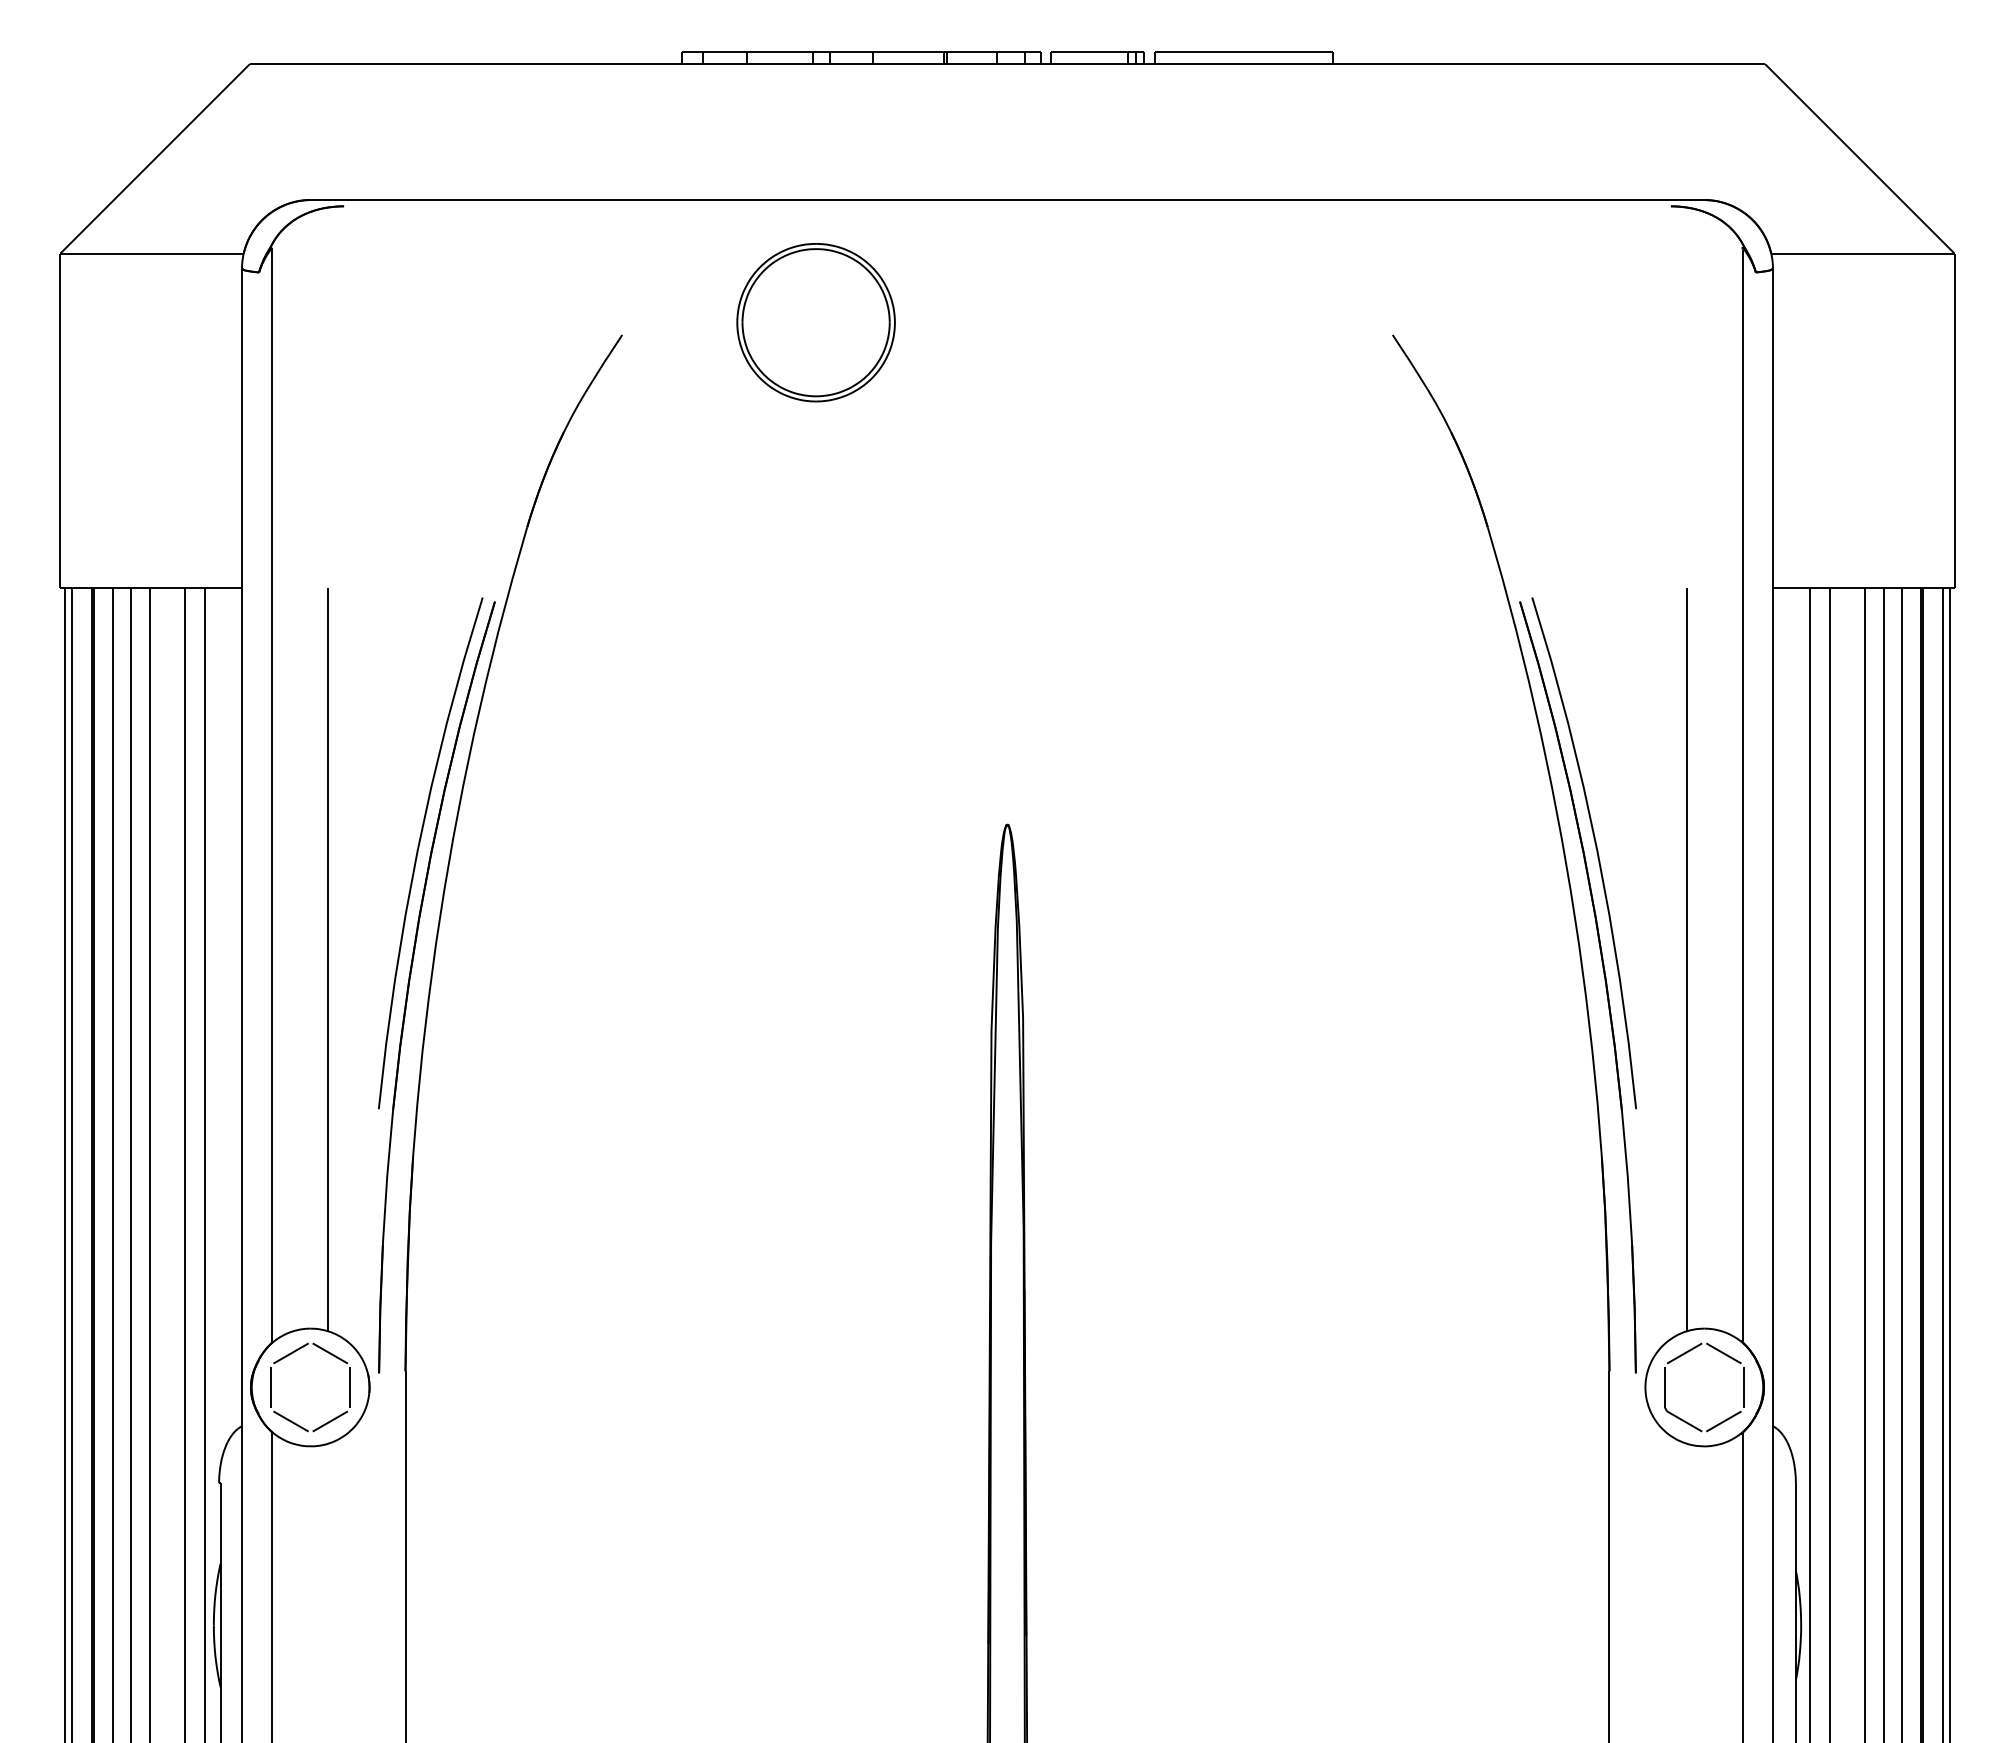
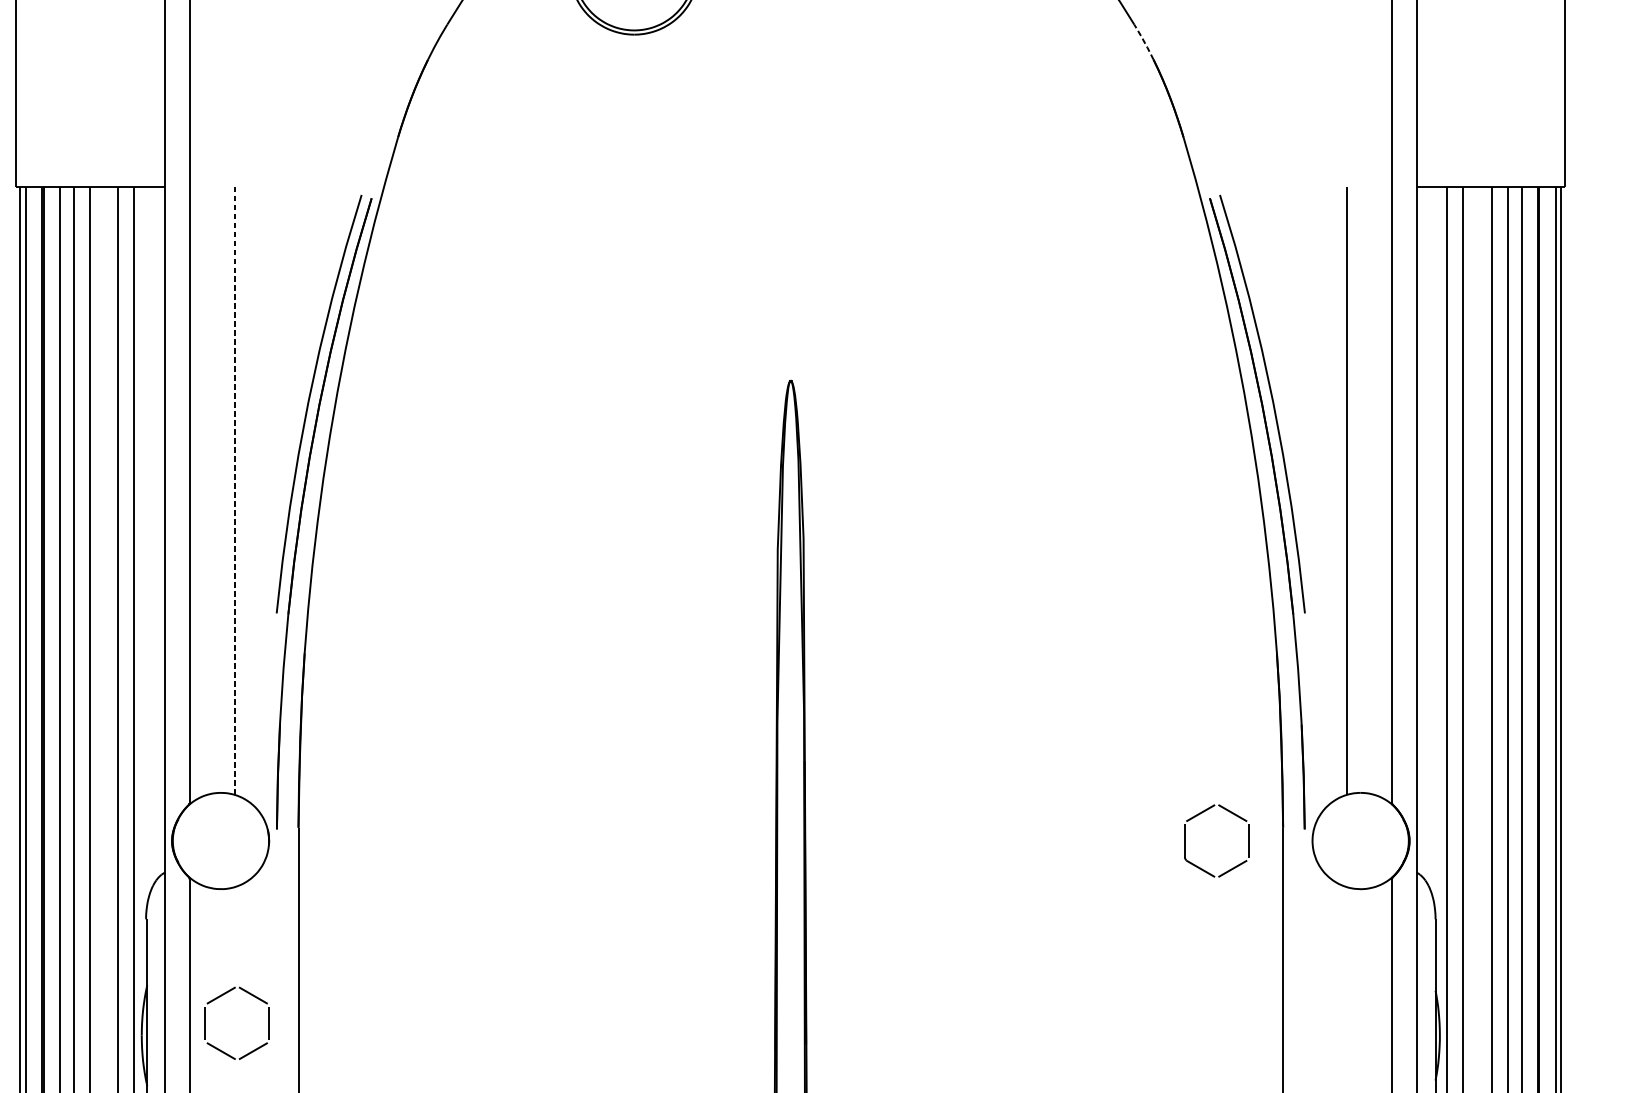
line: (1439, 410) -> (1144, 42), solid -> dashed
line: (327, 959) -> (234, 490), solid -> dashed
part: (293, 1353) -> (223, 995), moved
part: (1721, 1353) -> (1230, 813), moved

